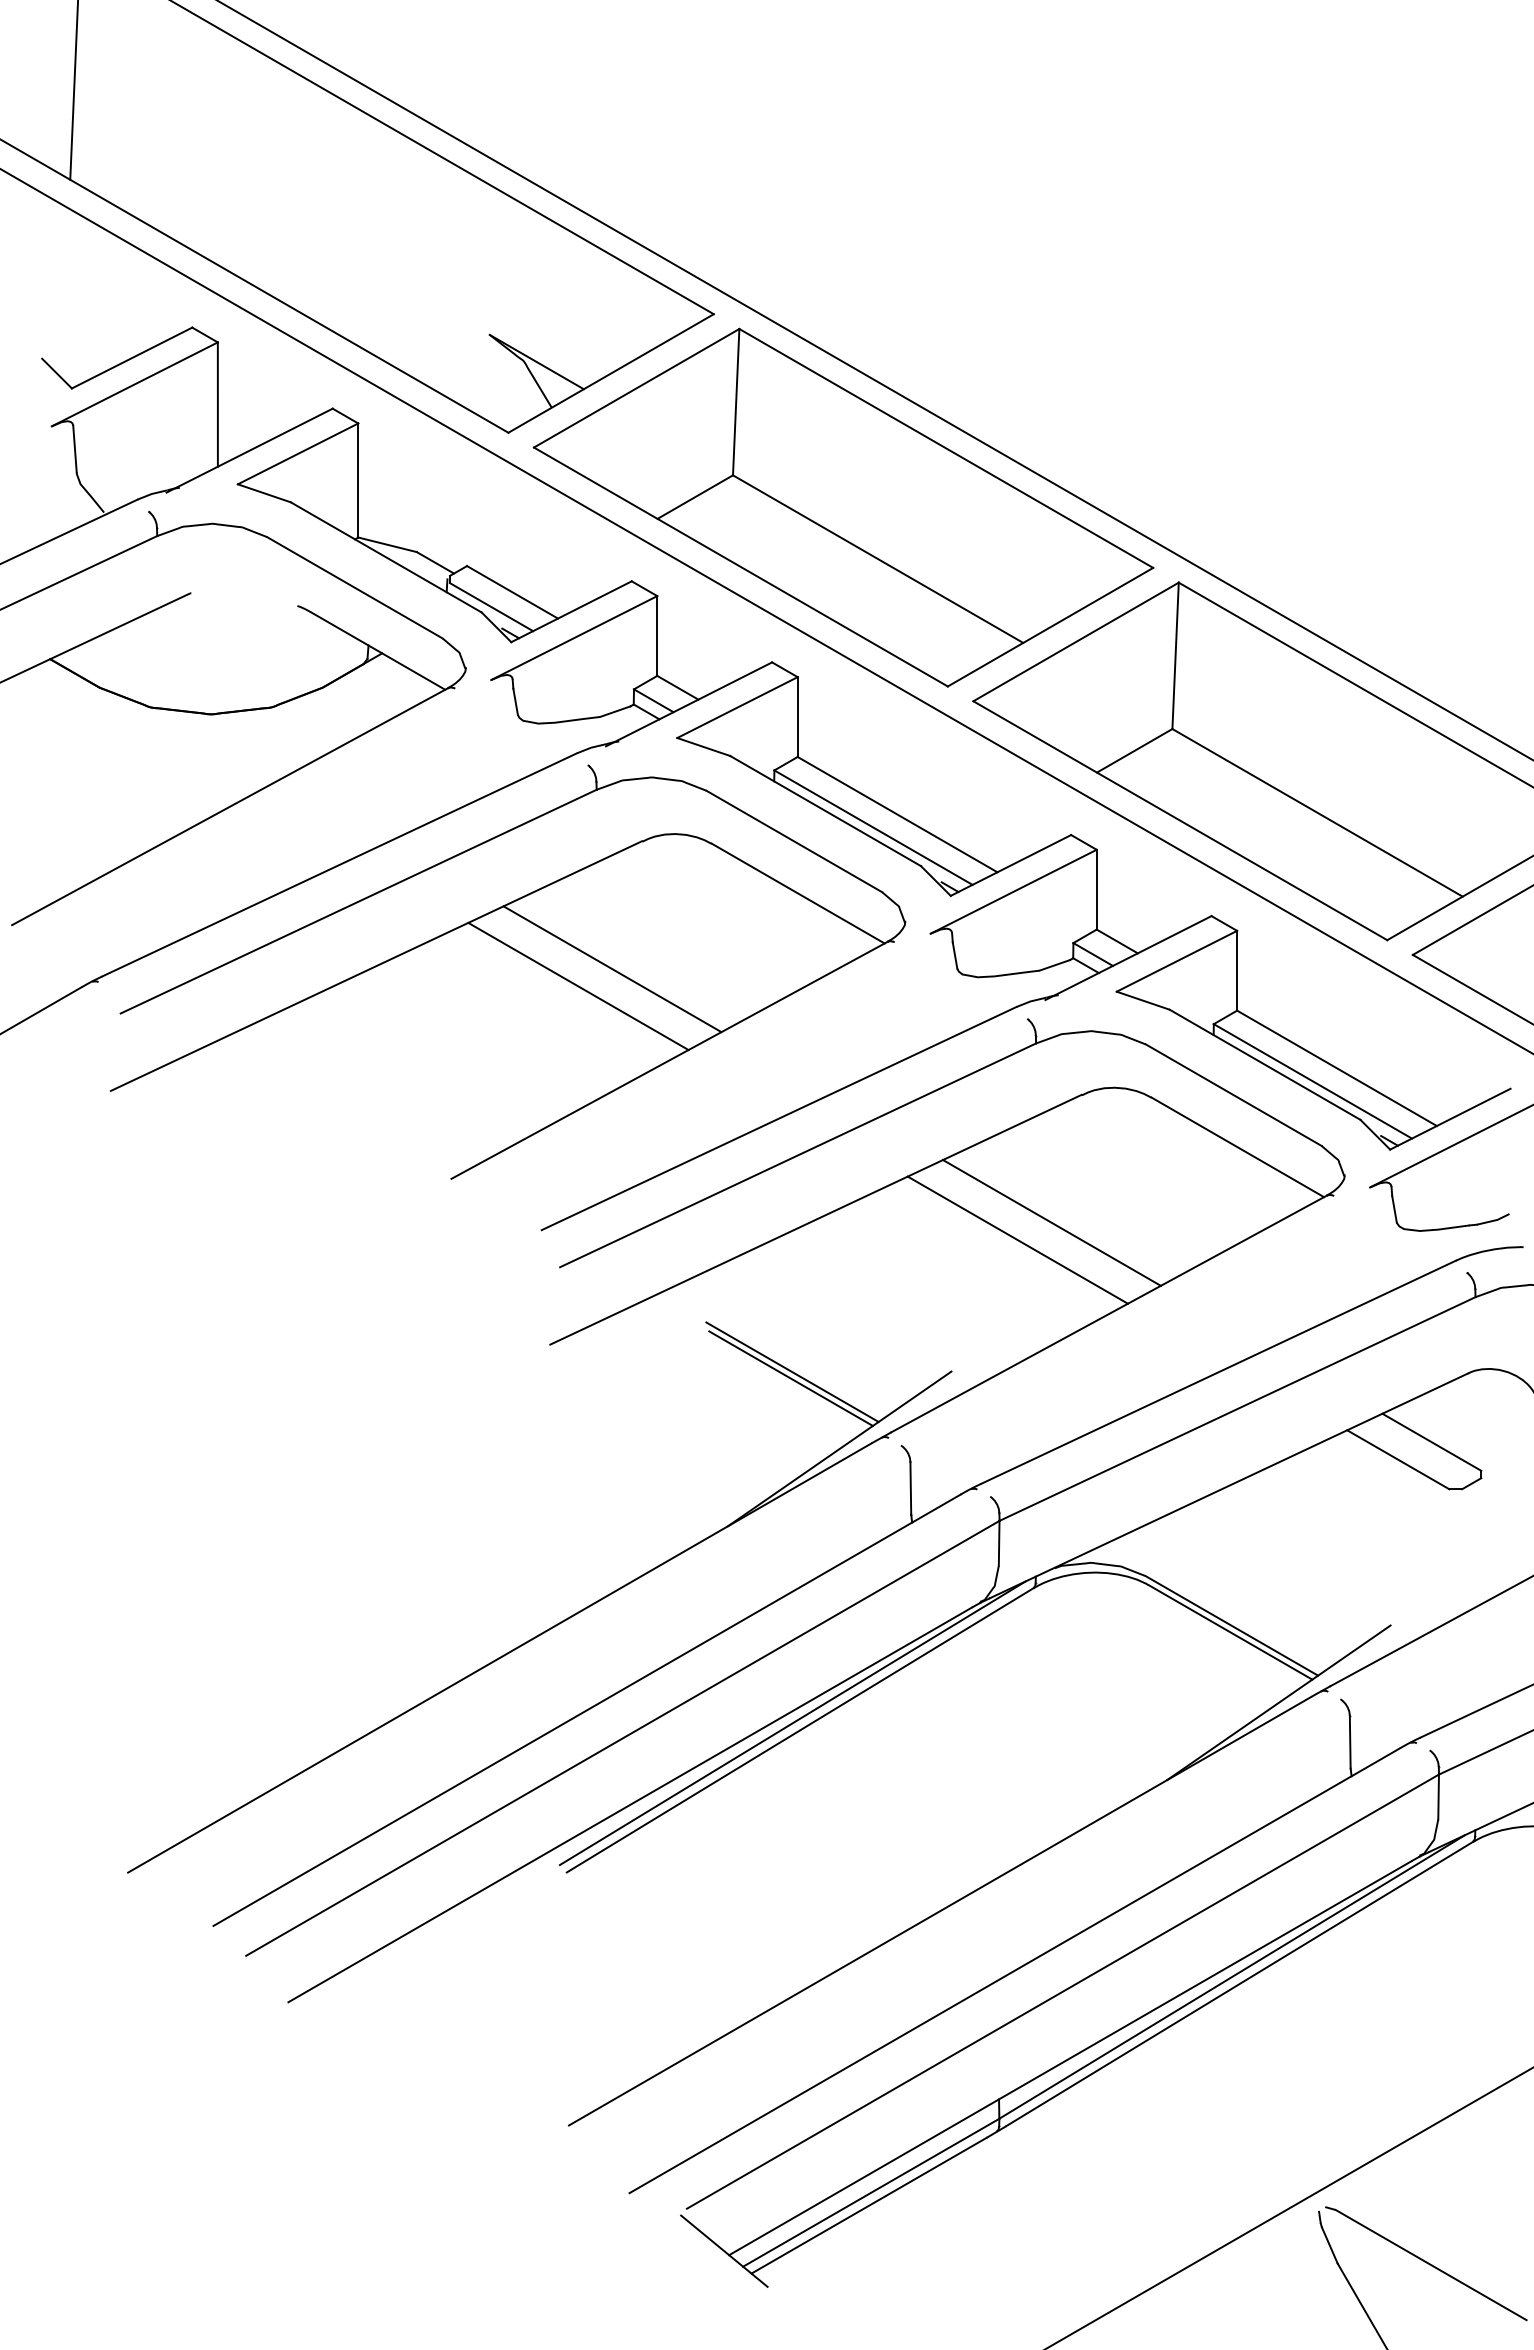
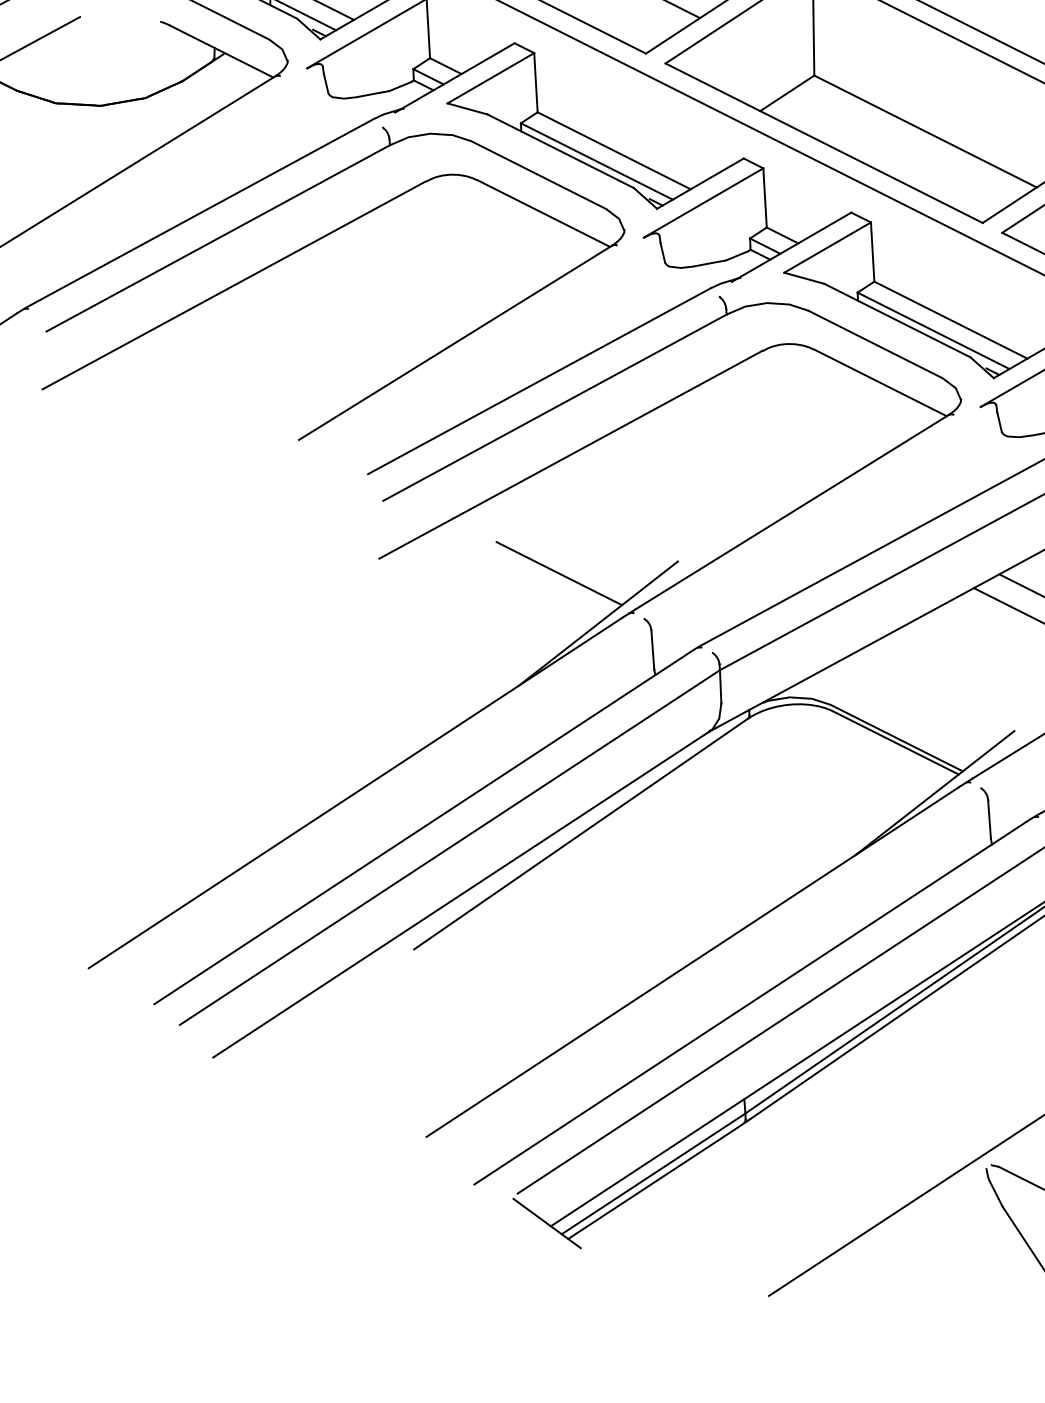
line: (612, 969) -> (409, 277), removed
line: (578, 986) -> (384, 291), removed
line: (1051, 1222) -> (745, 446), removed
line: (1017, 1239) -> (721, 460), removed
line: (792, 1371) -> (560, 568), removed
line: (792, 1723) -> (575, 829), removed

